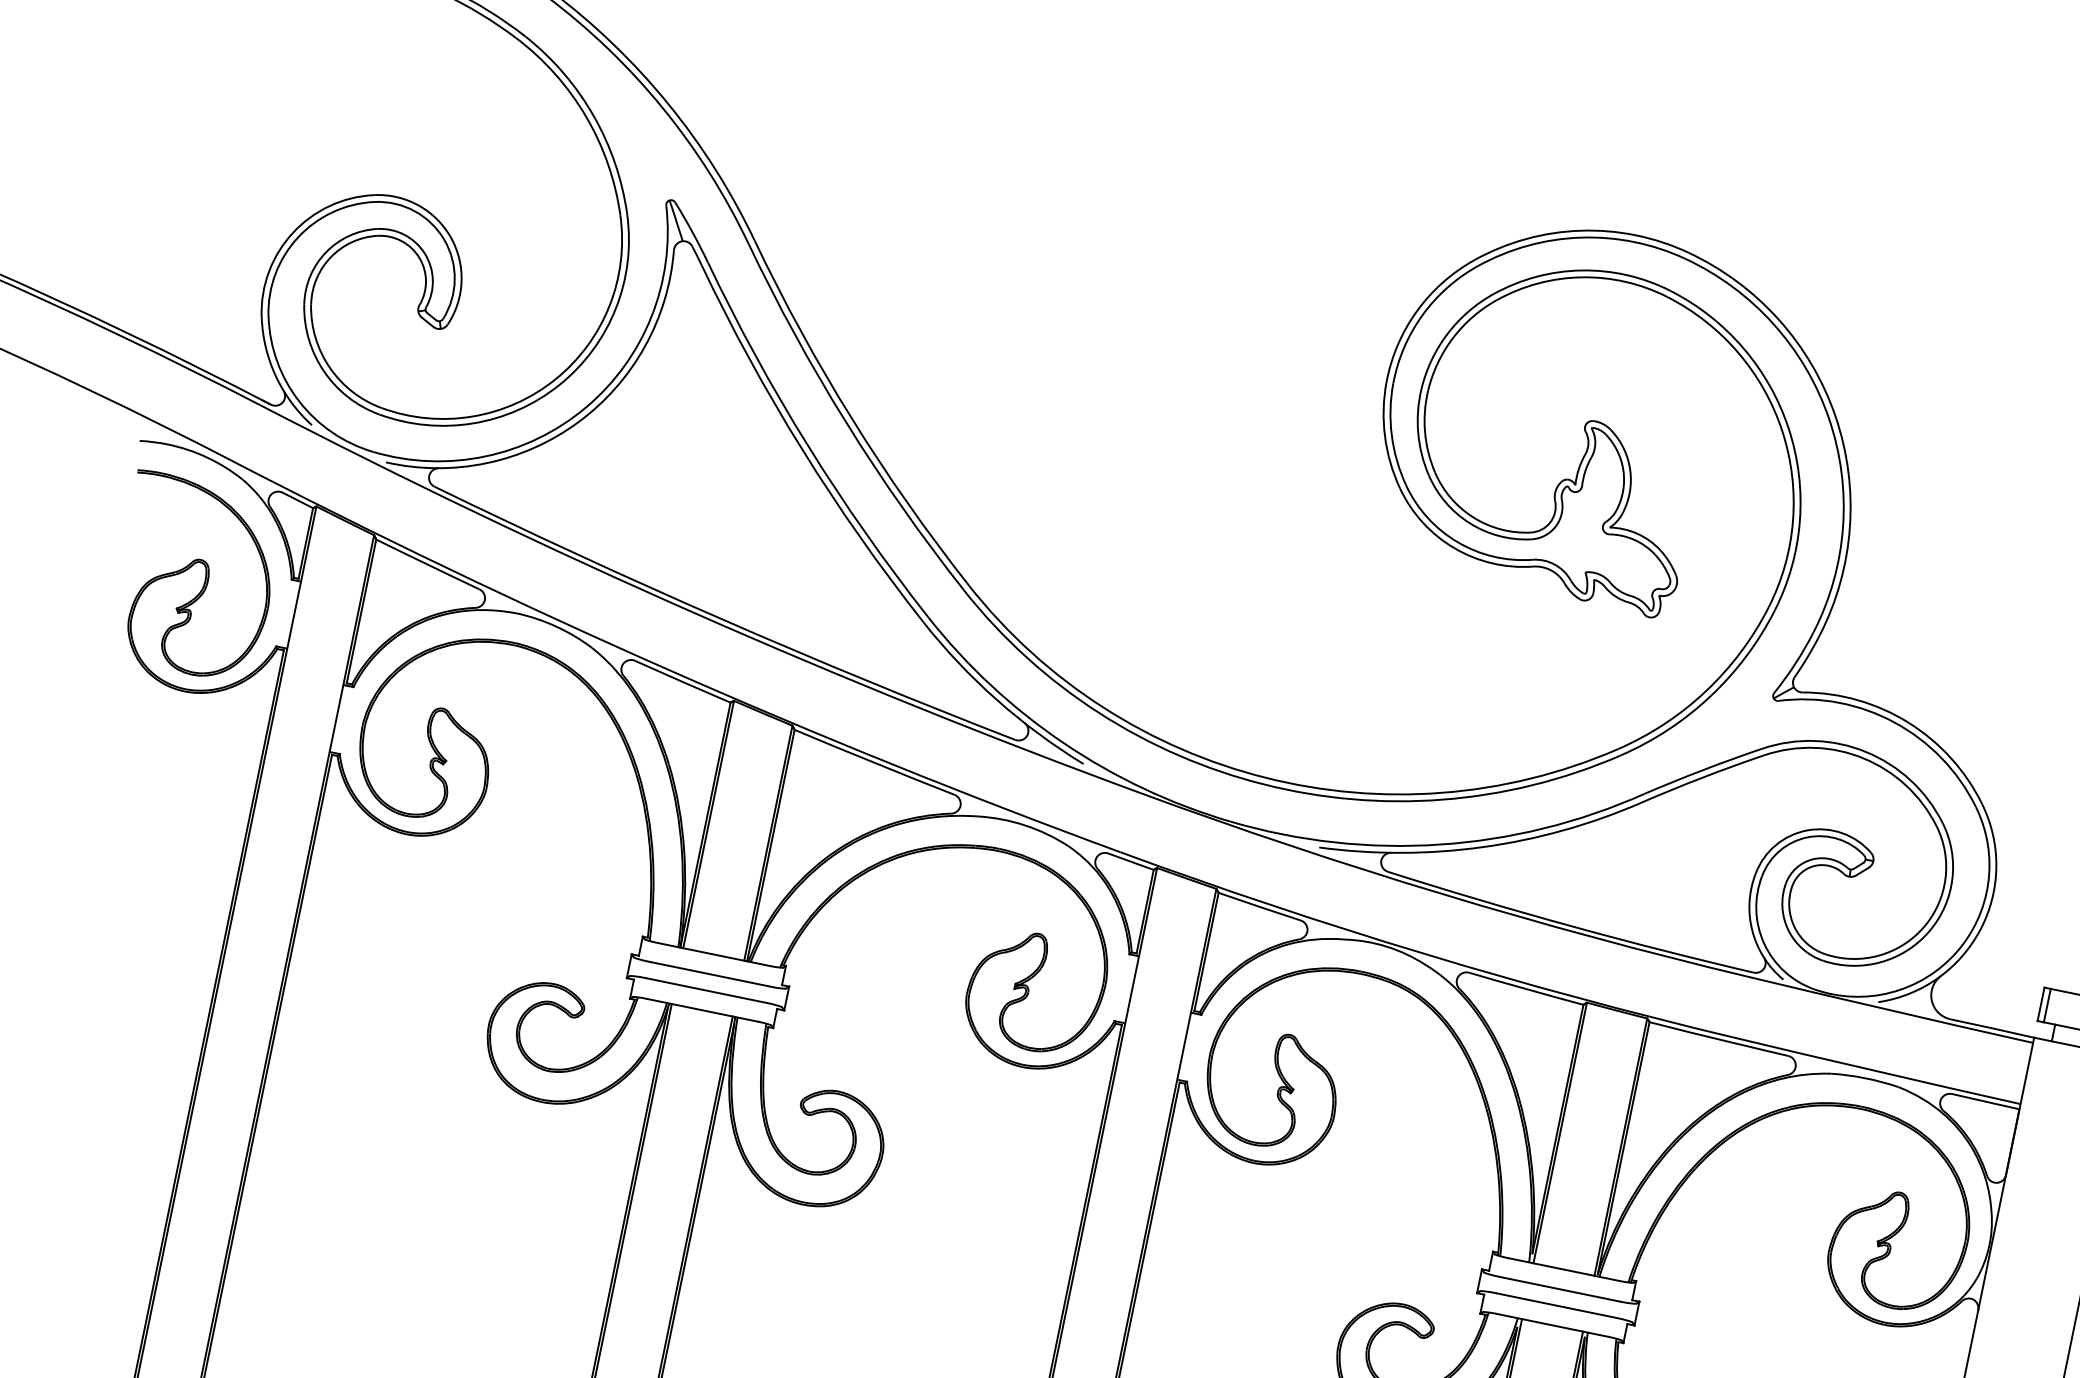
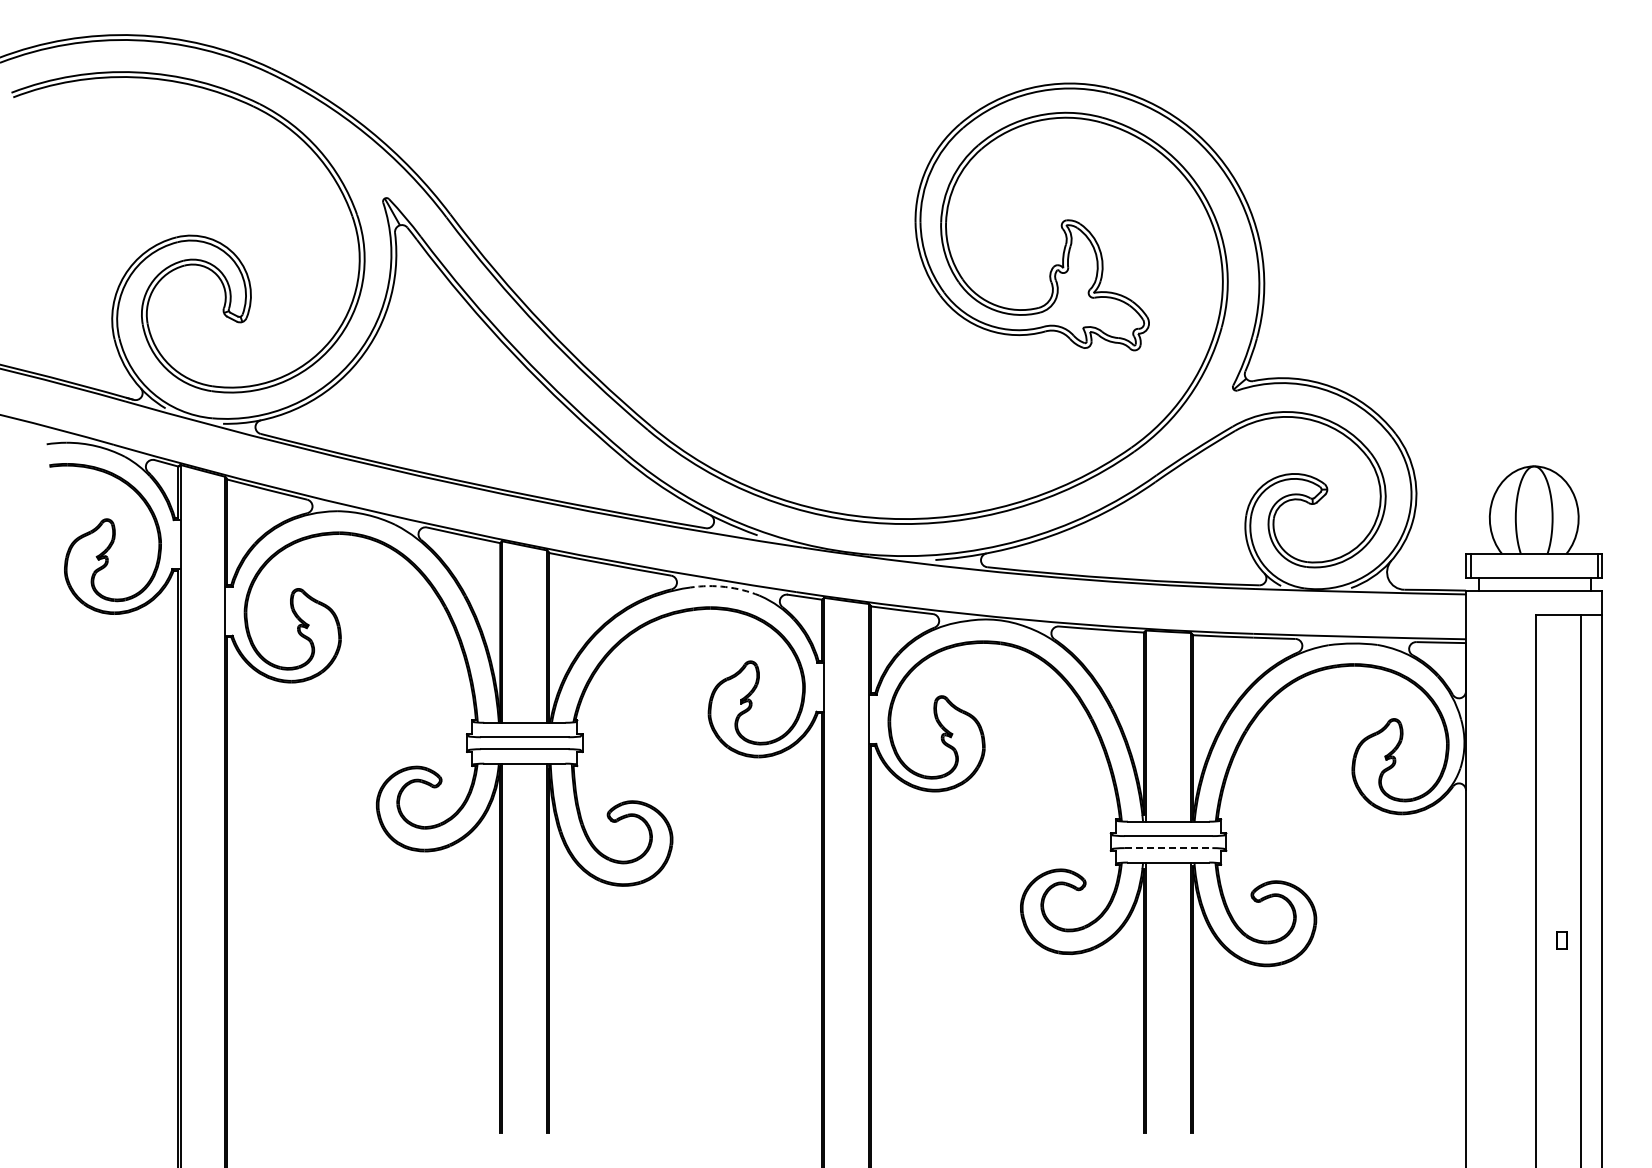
arc: (1025, 826) -> (725, 587), solid -> dashed
line: (1556, 1306) -> (1168, 848), solid -> dashed

